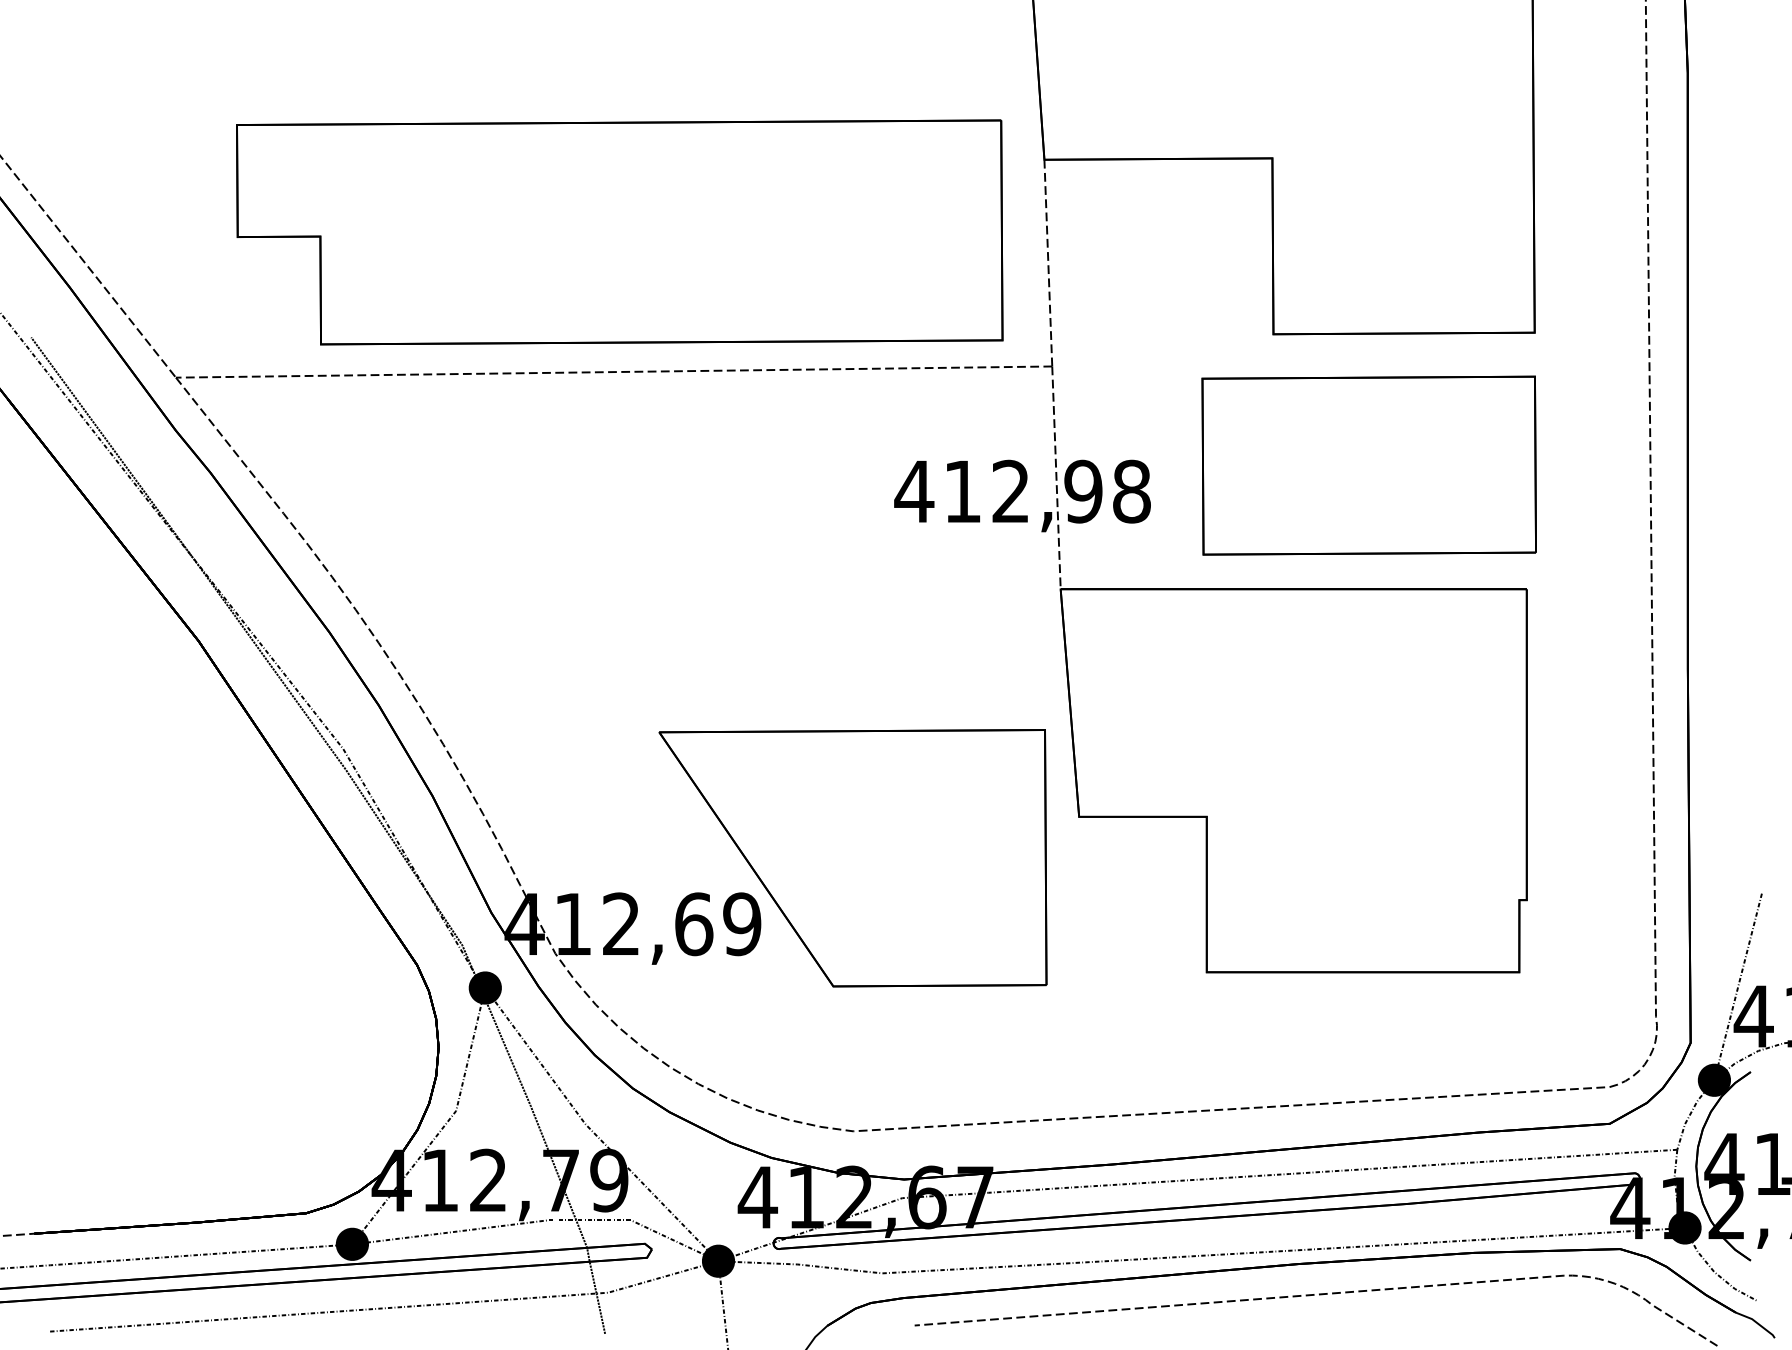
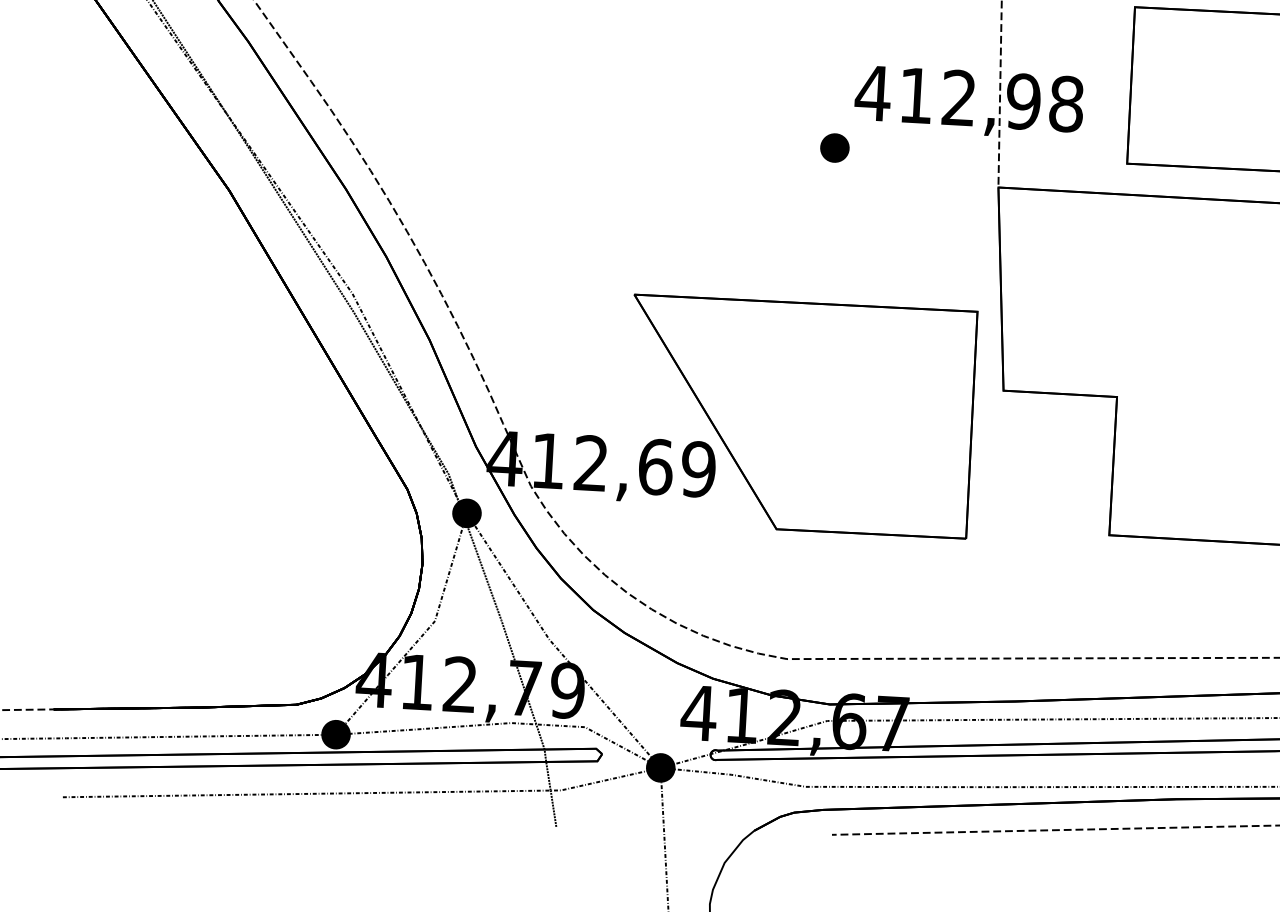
part: (874, 554) -> (834, 147), added

